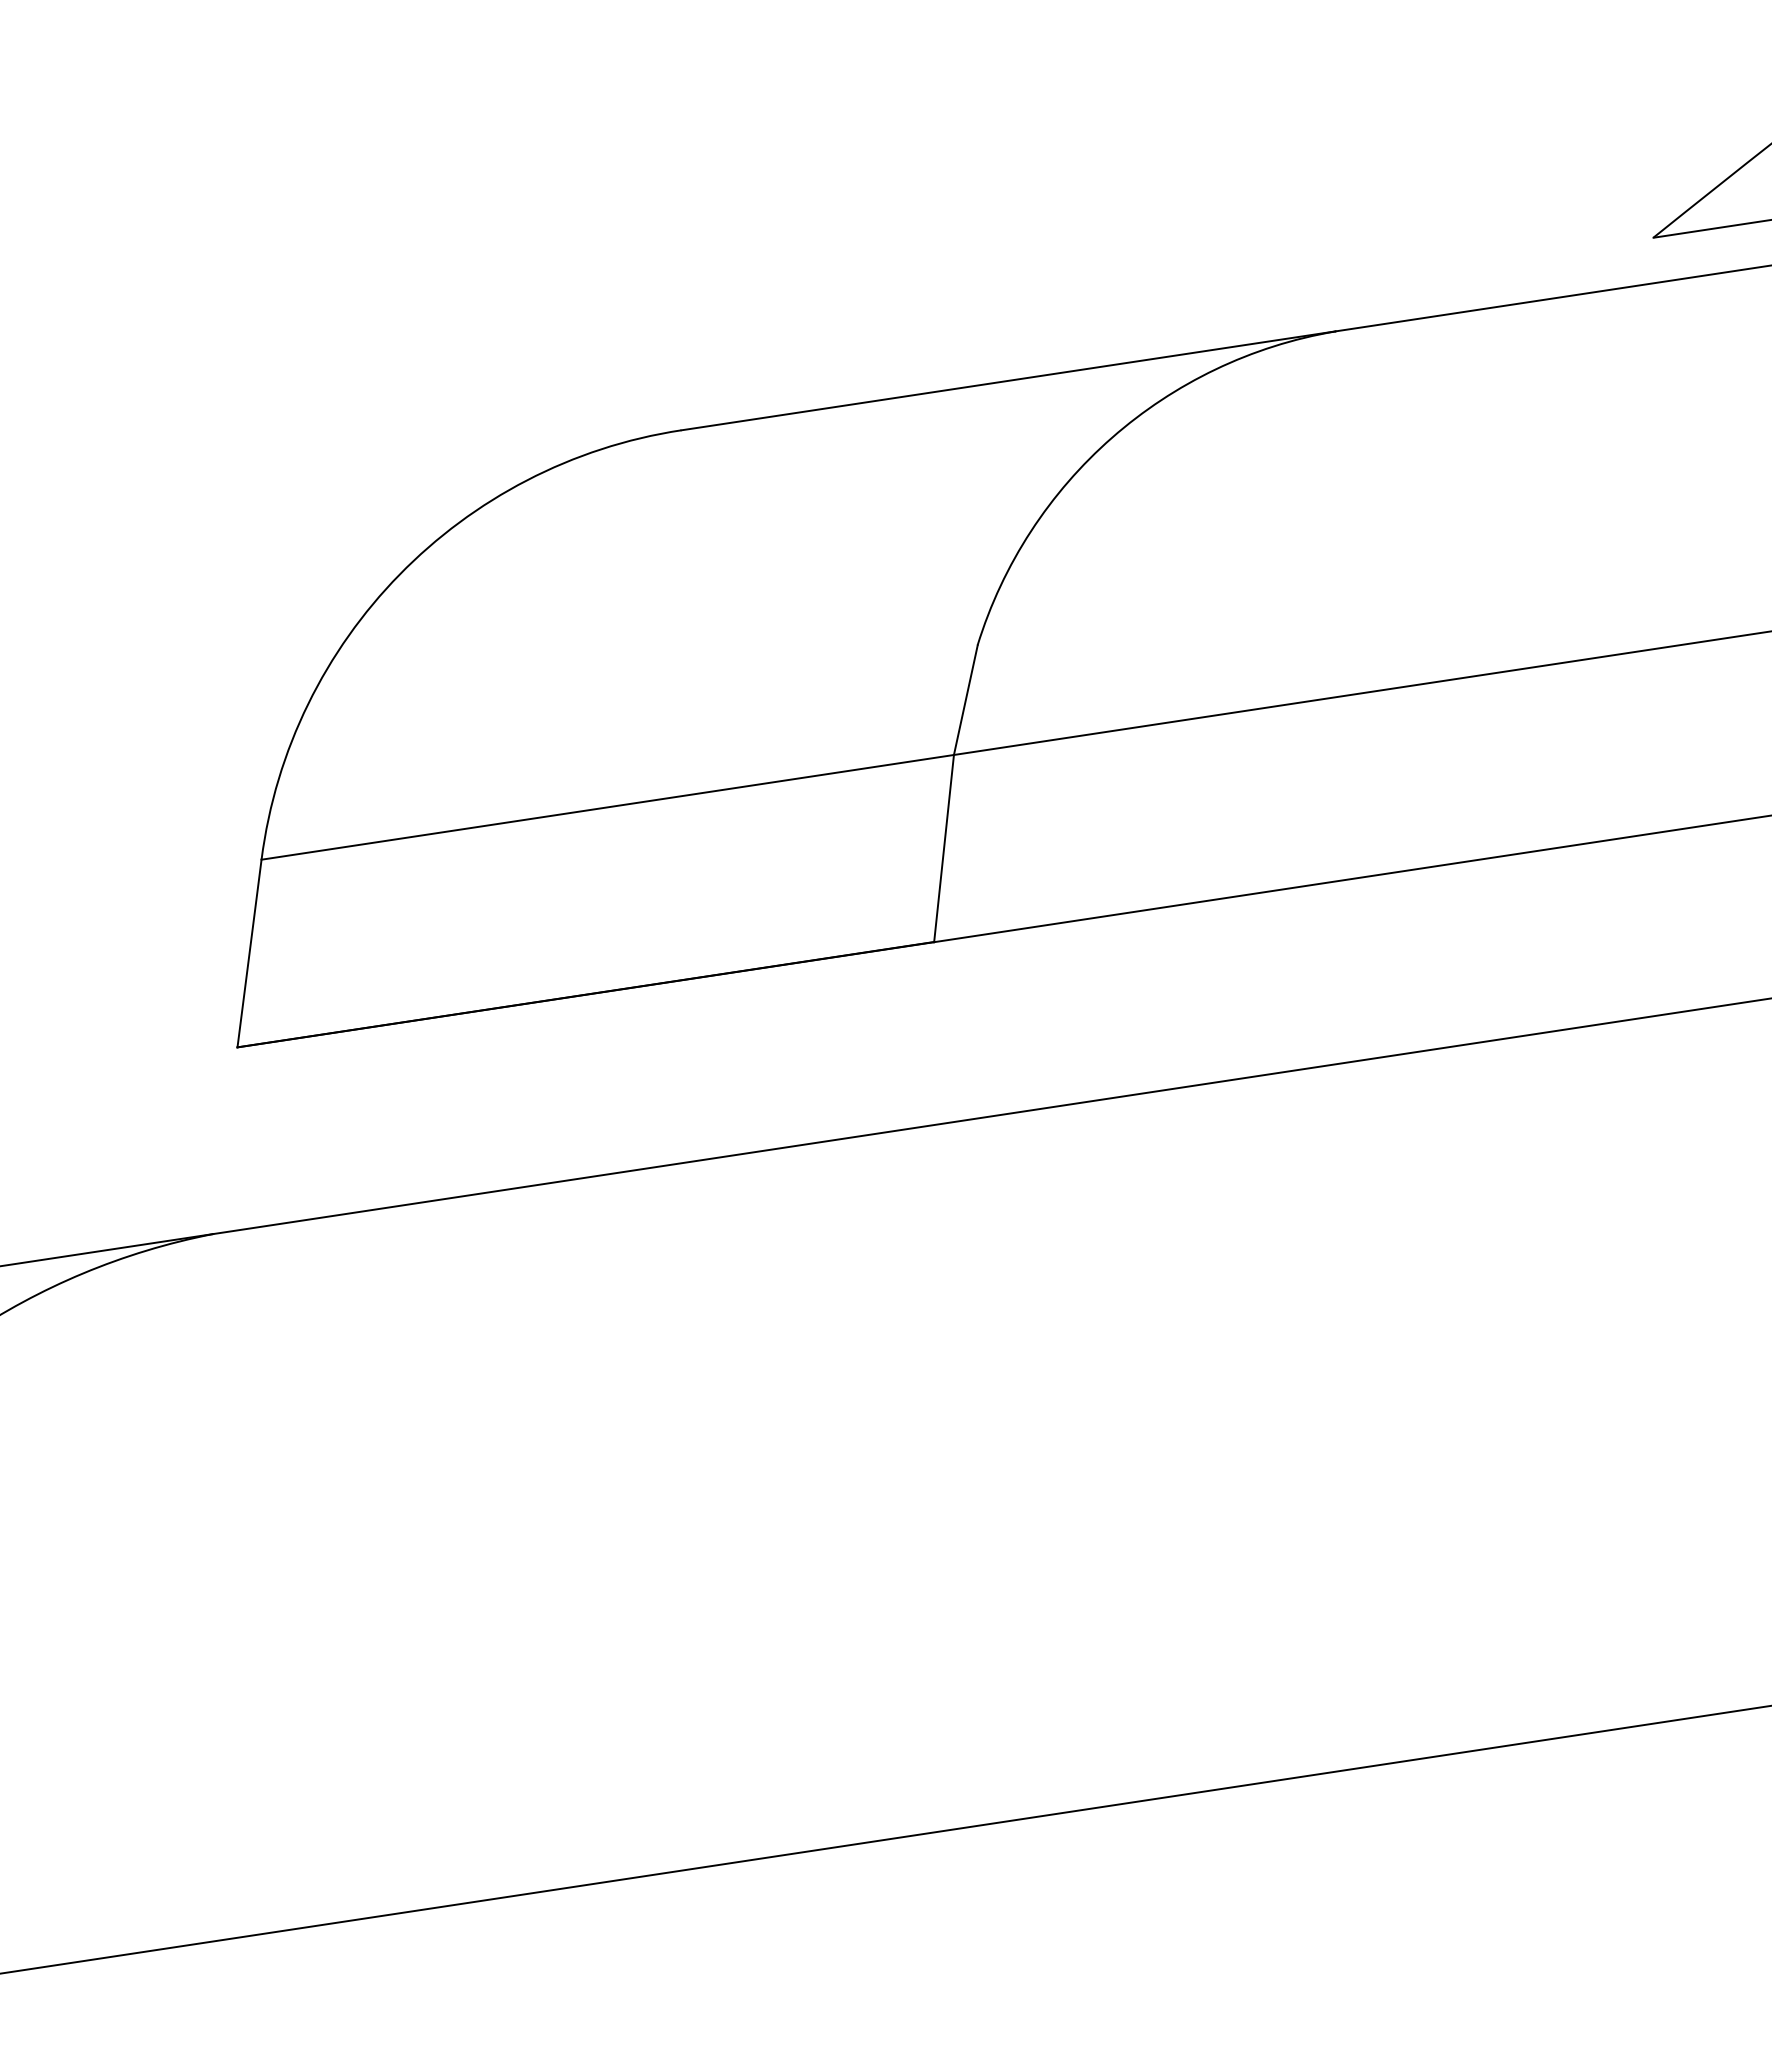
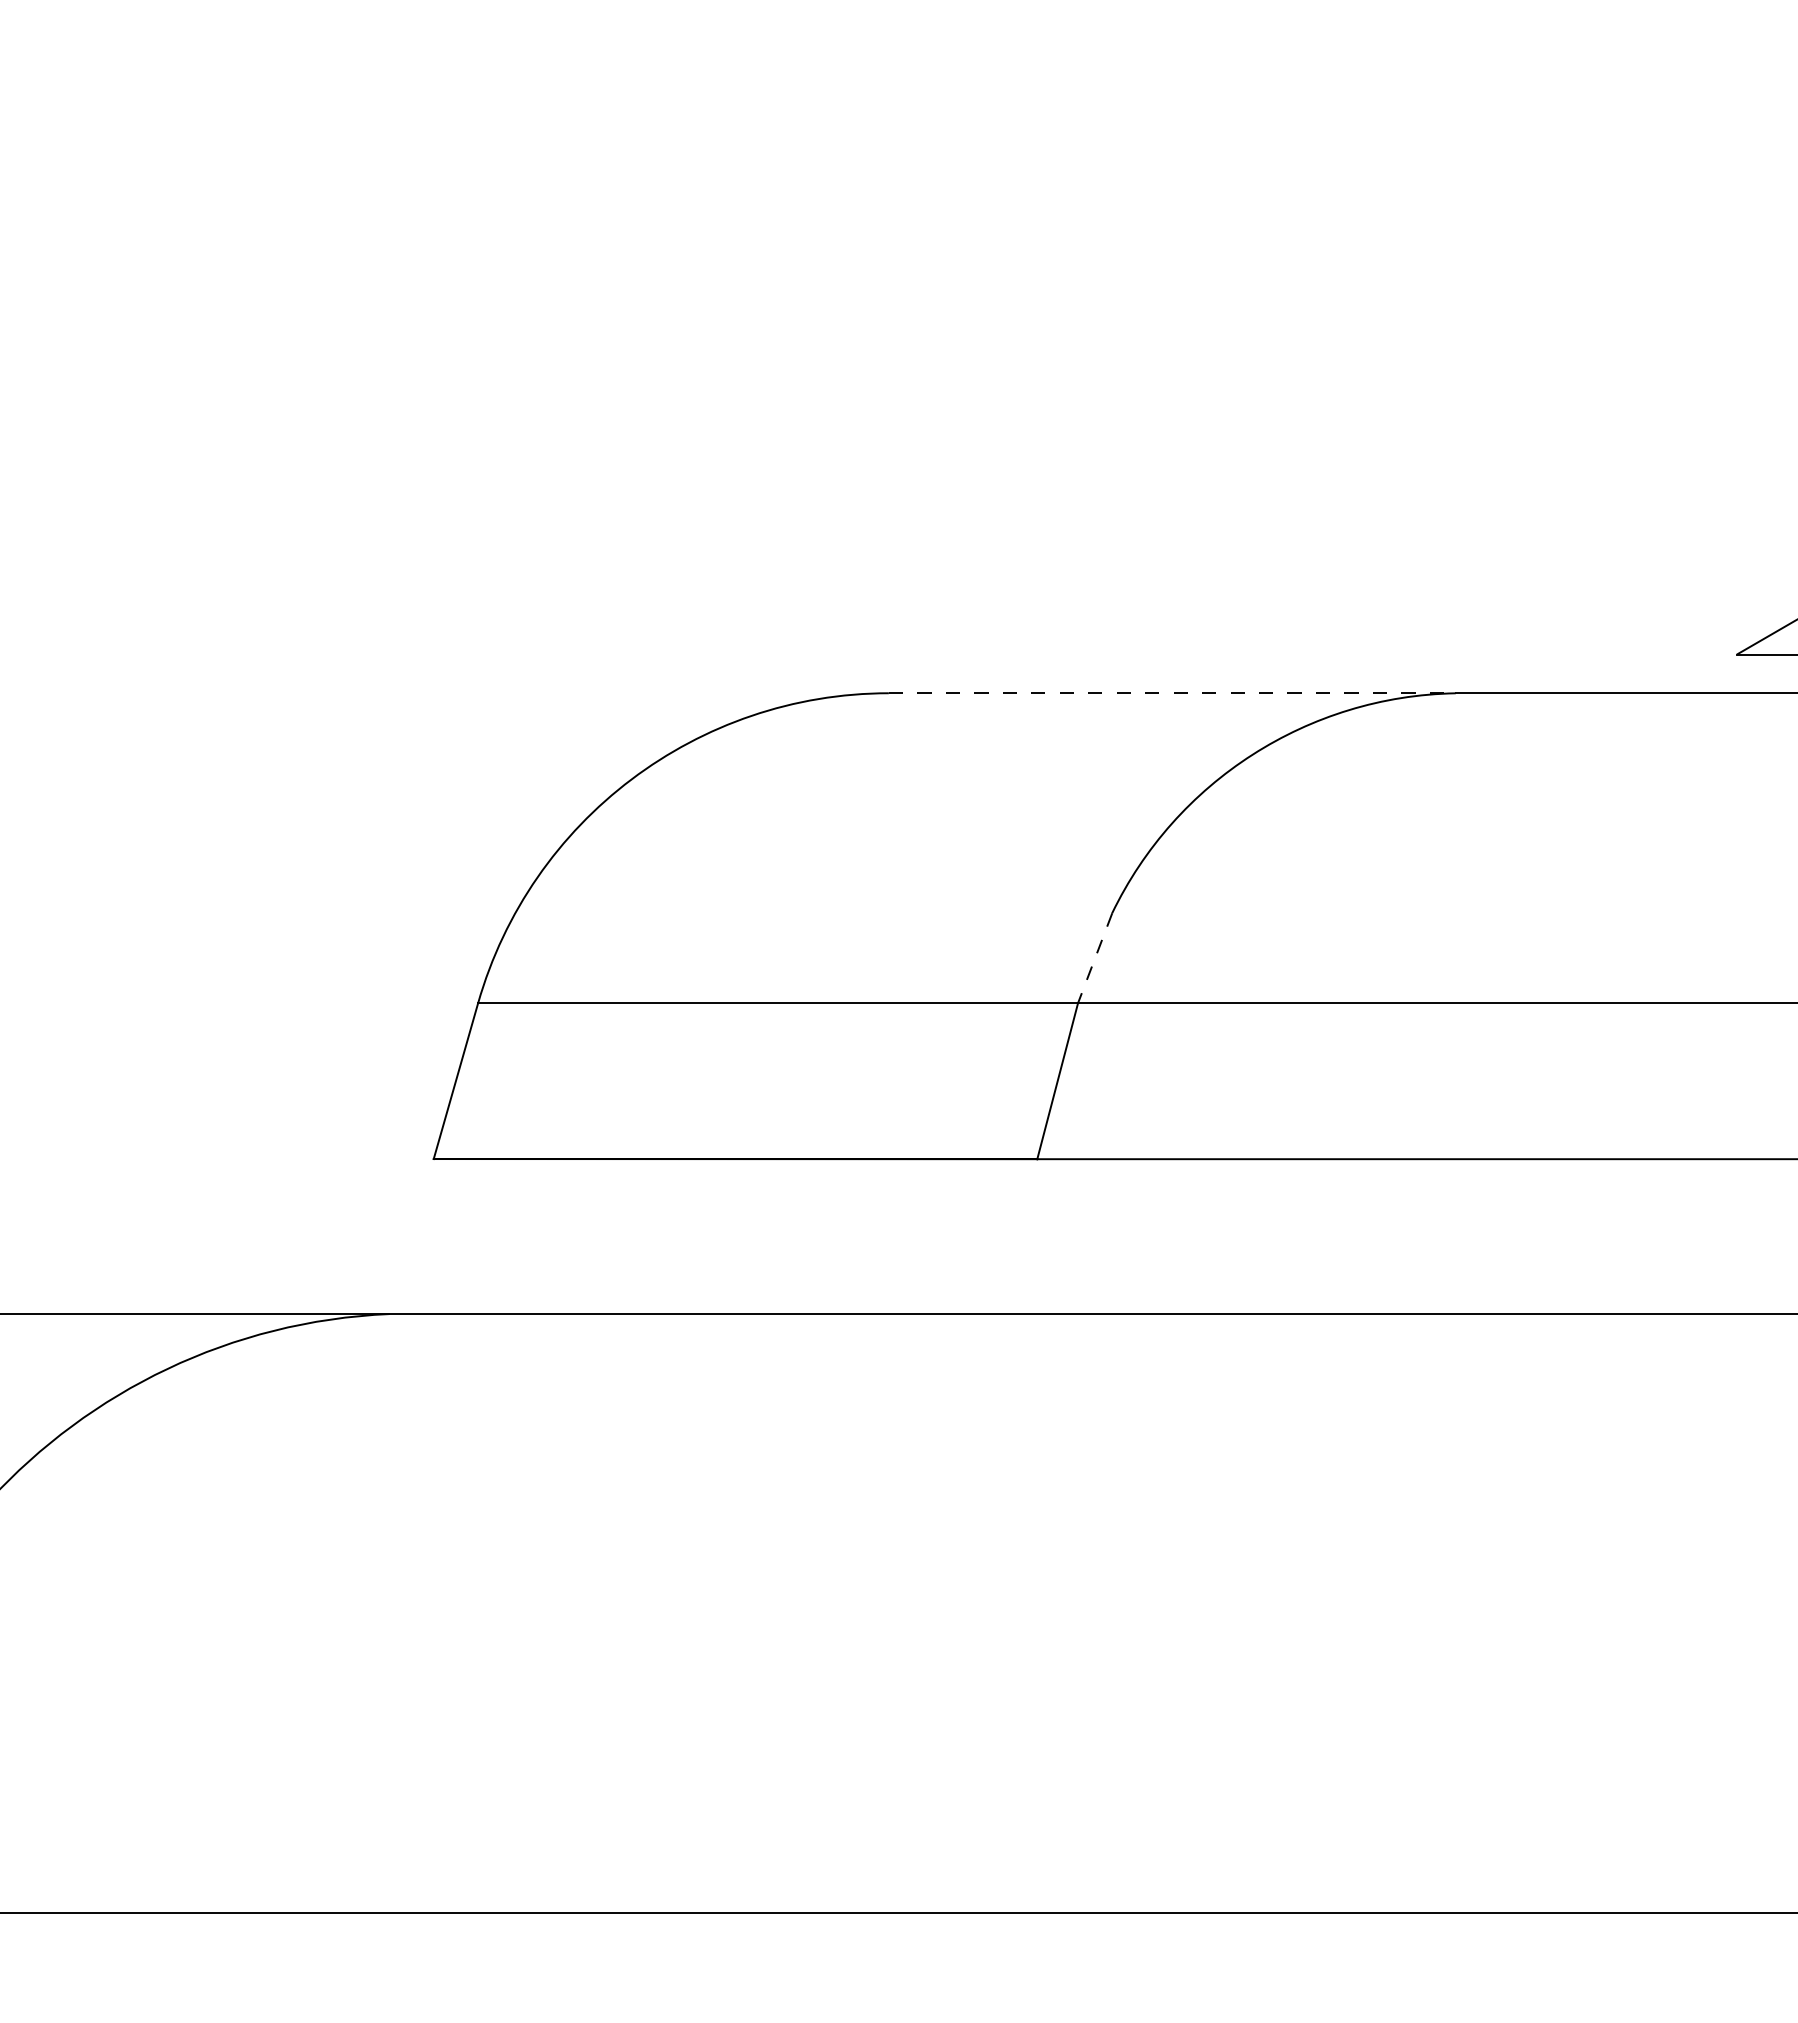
line: (1008, 381) -> (1172, 693), solid -> dashed
line: (965, 700) -> (1094, 958), solid -> dashed

